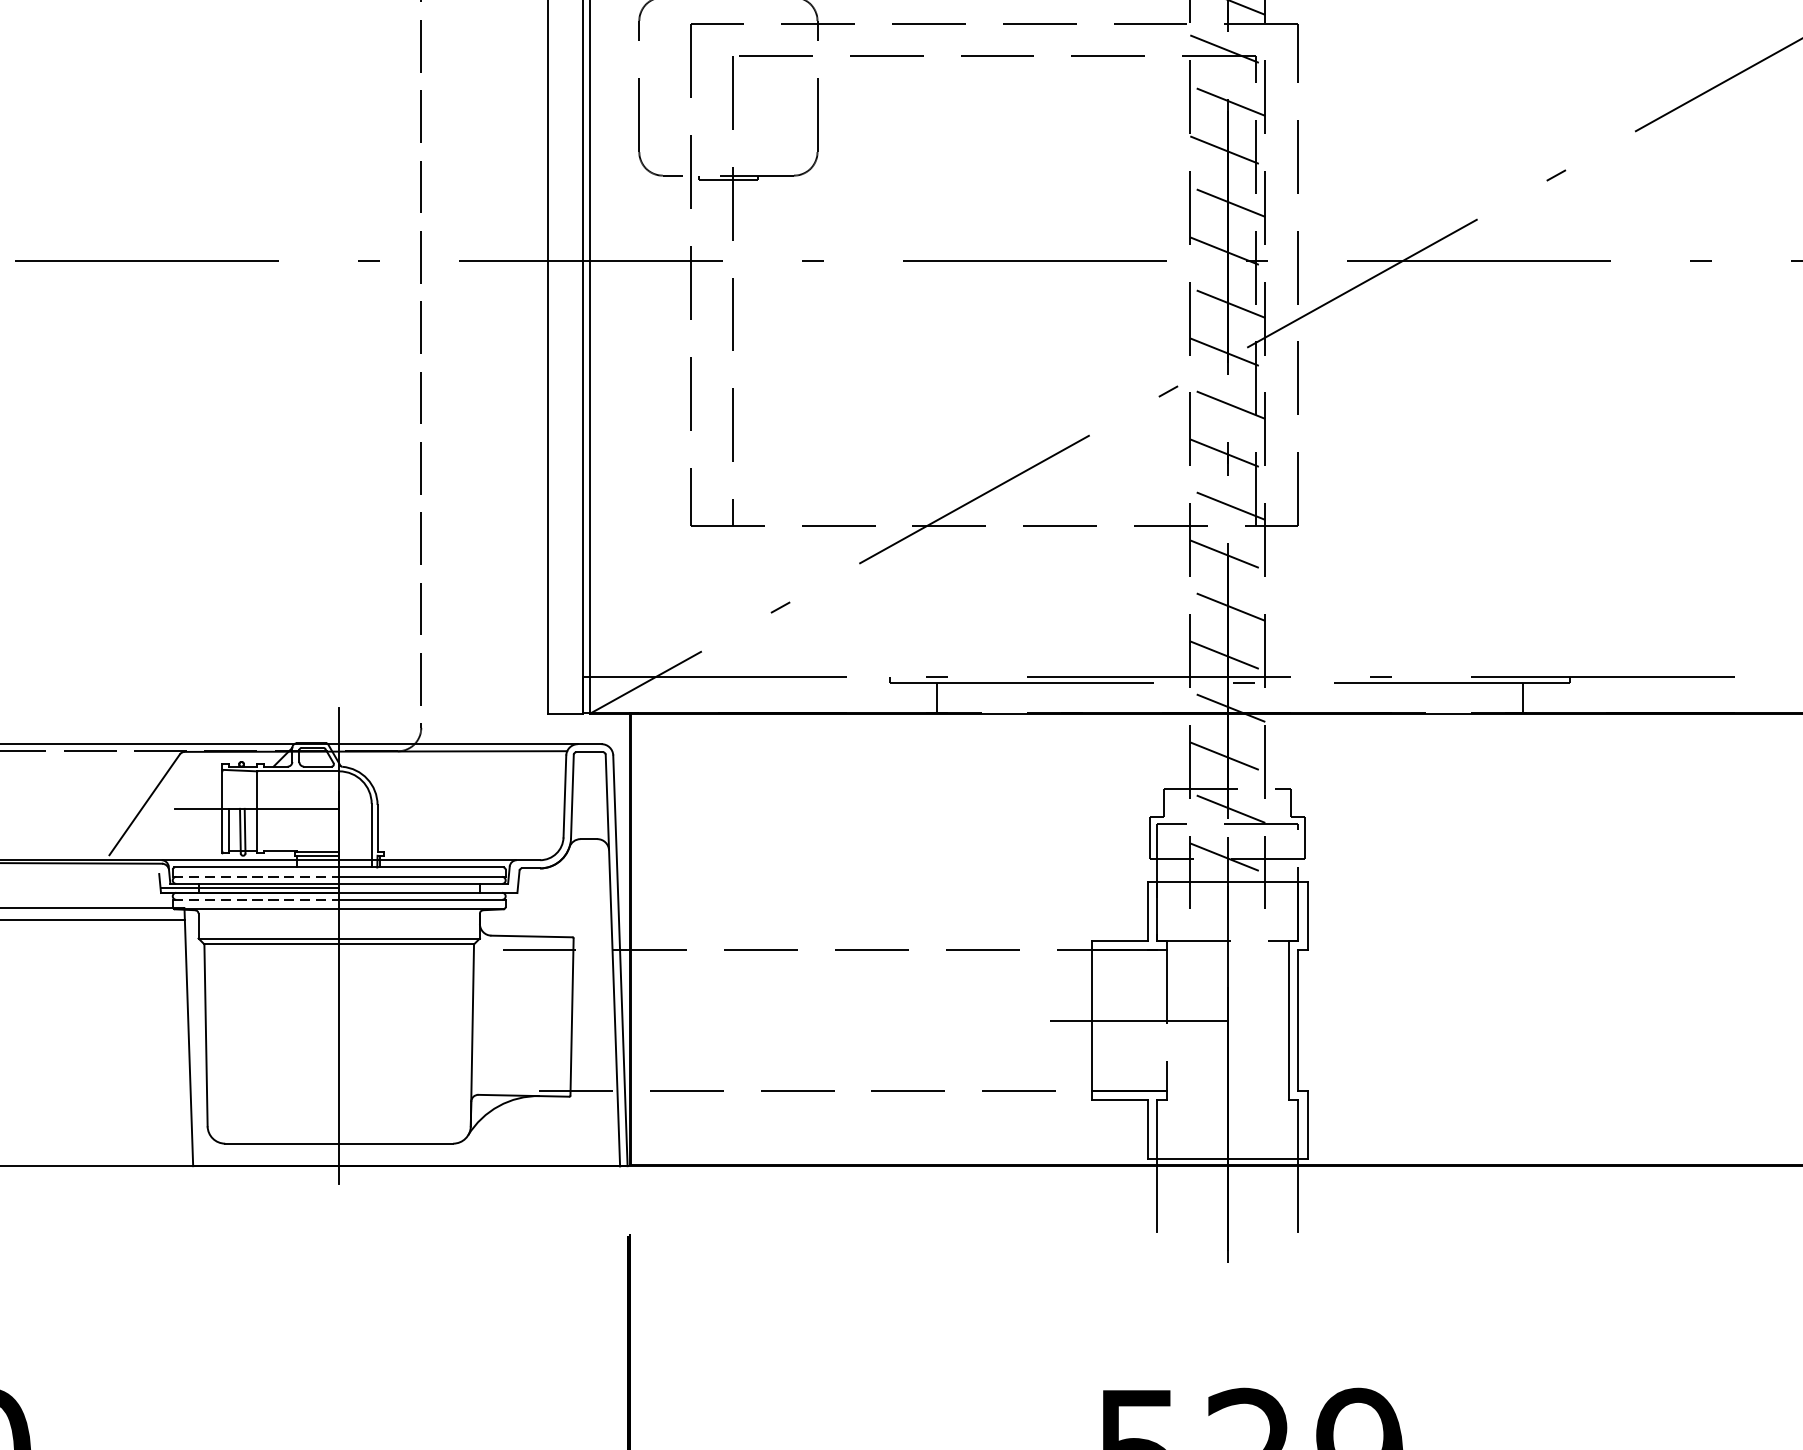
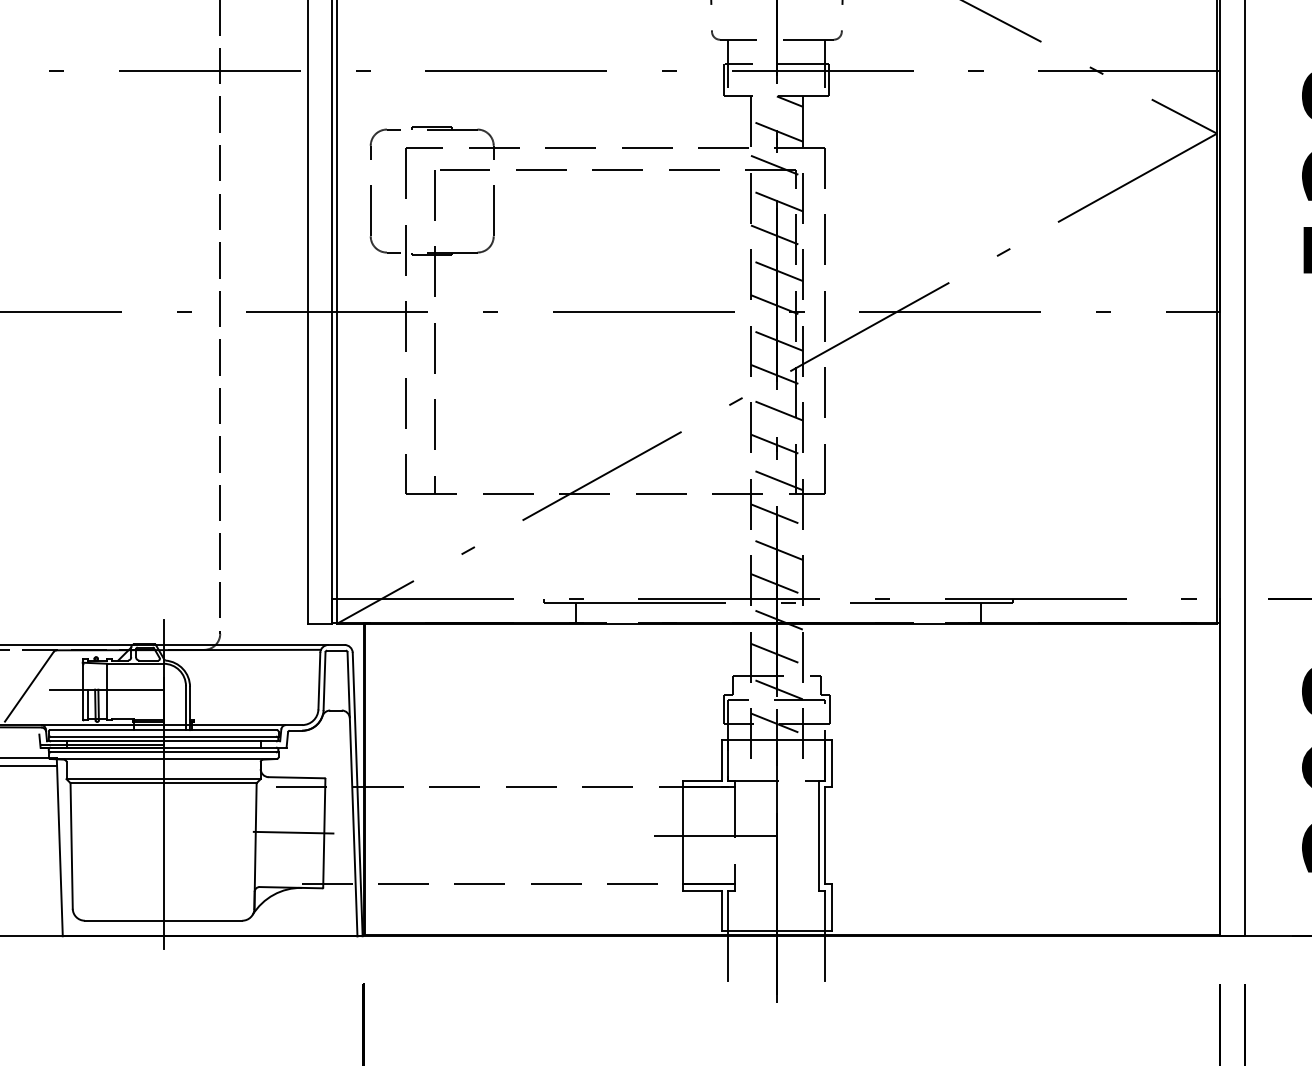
line: (256, 876) -> (106, 736), dashed -> solid
line: (256, 899) -> (106, 752), dashed -> solid
line: (527, 1015) -> (293, 832), added

